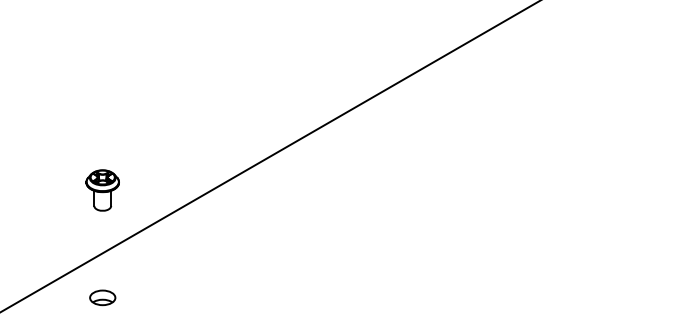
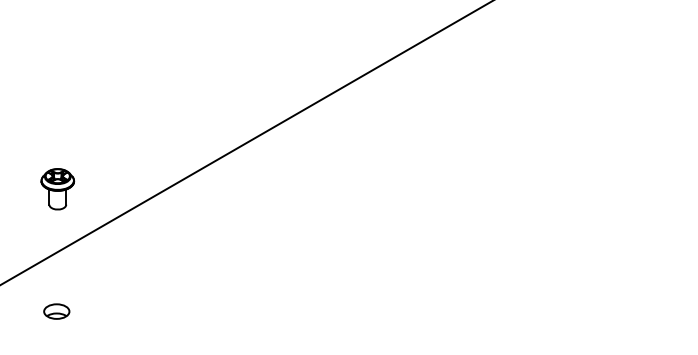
part: (102, 297) -> (56, 311), moved

